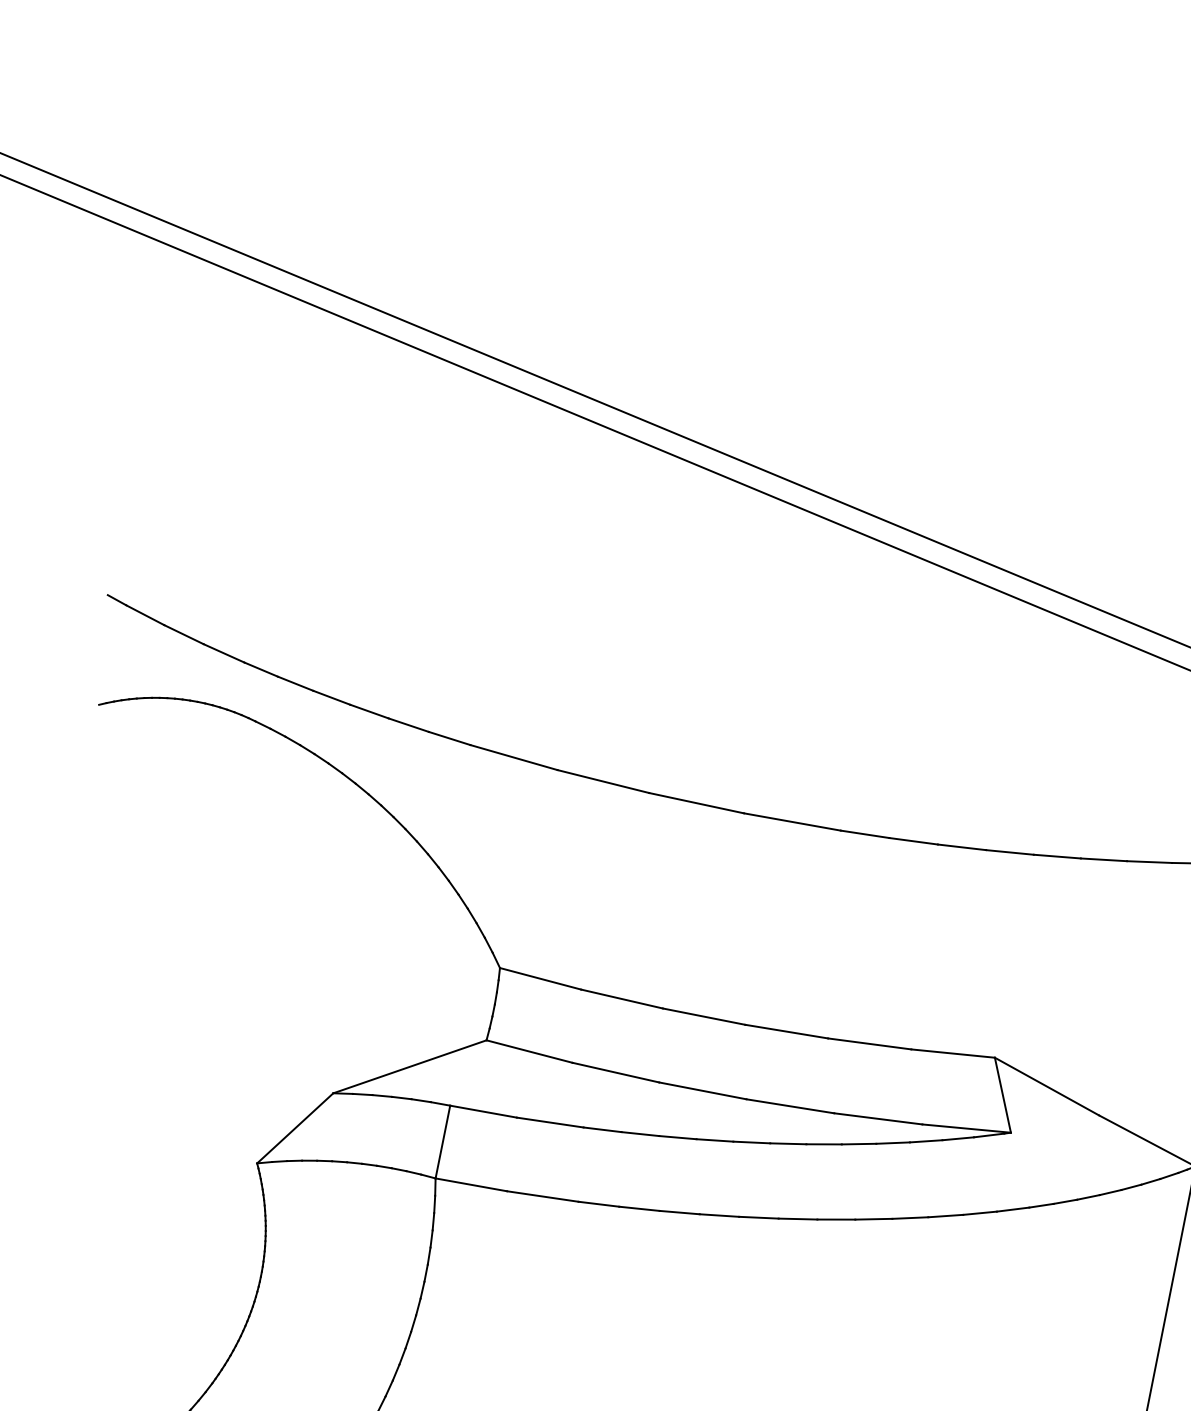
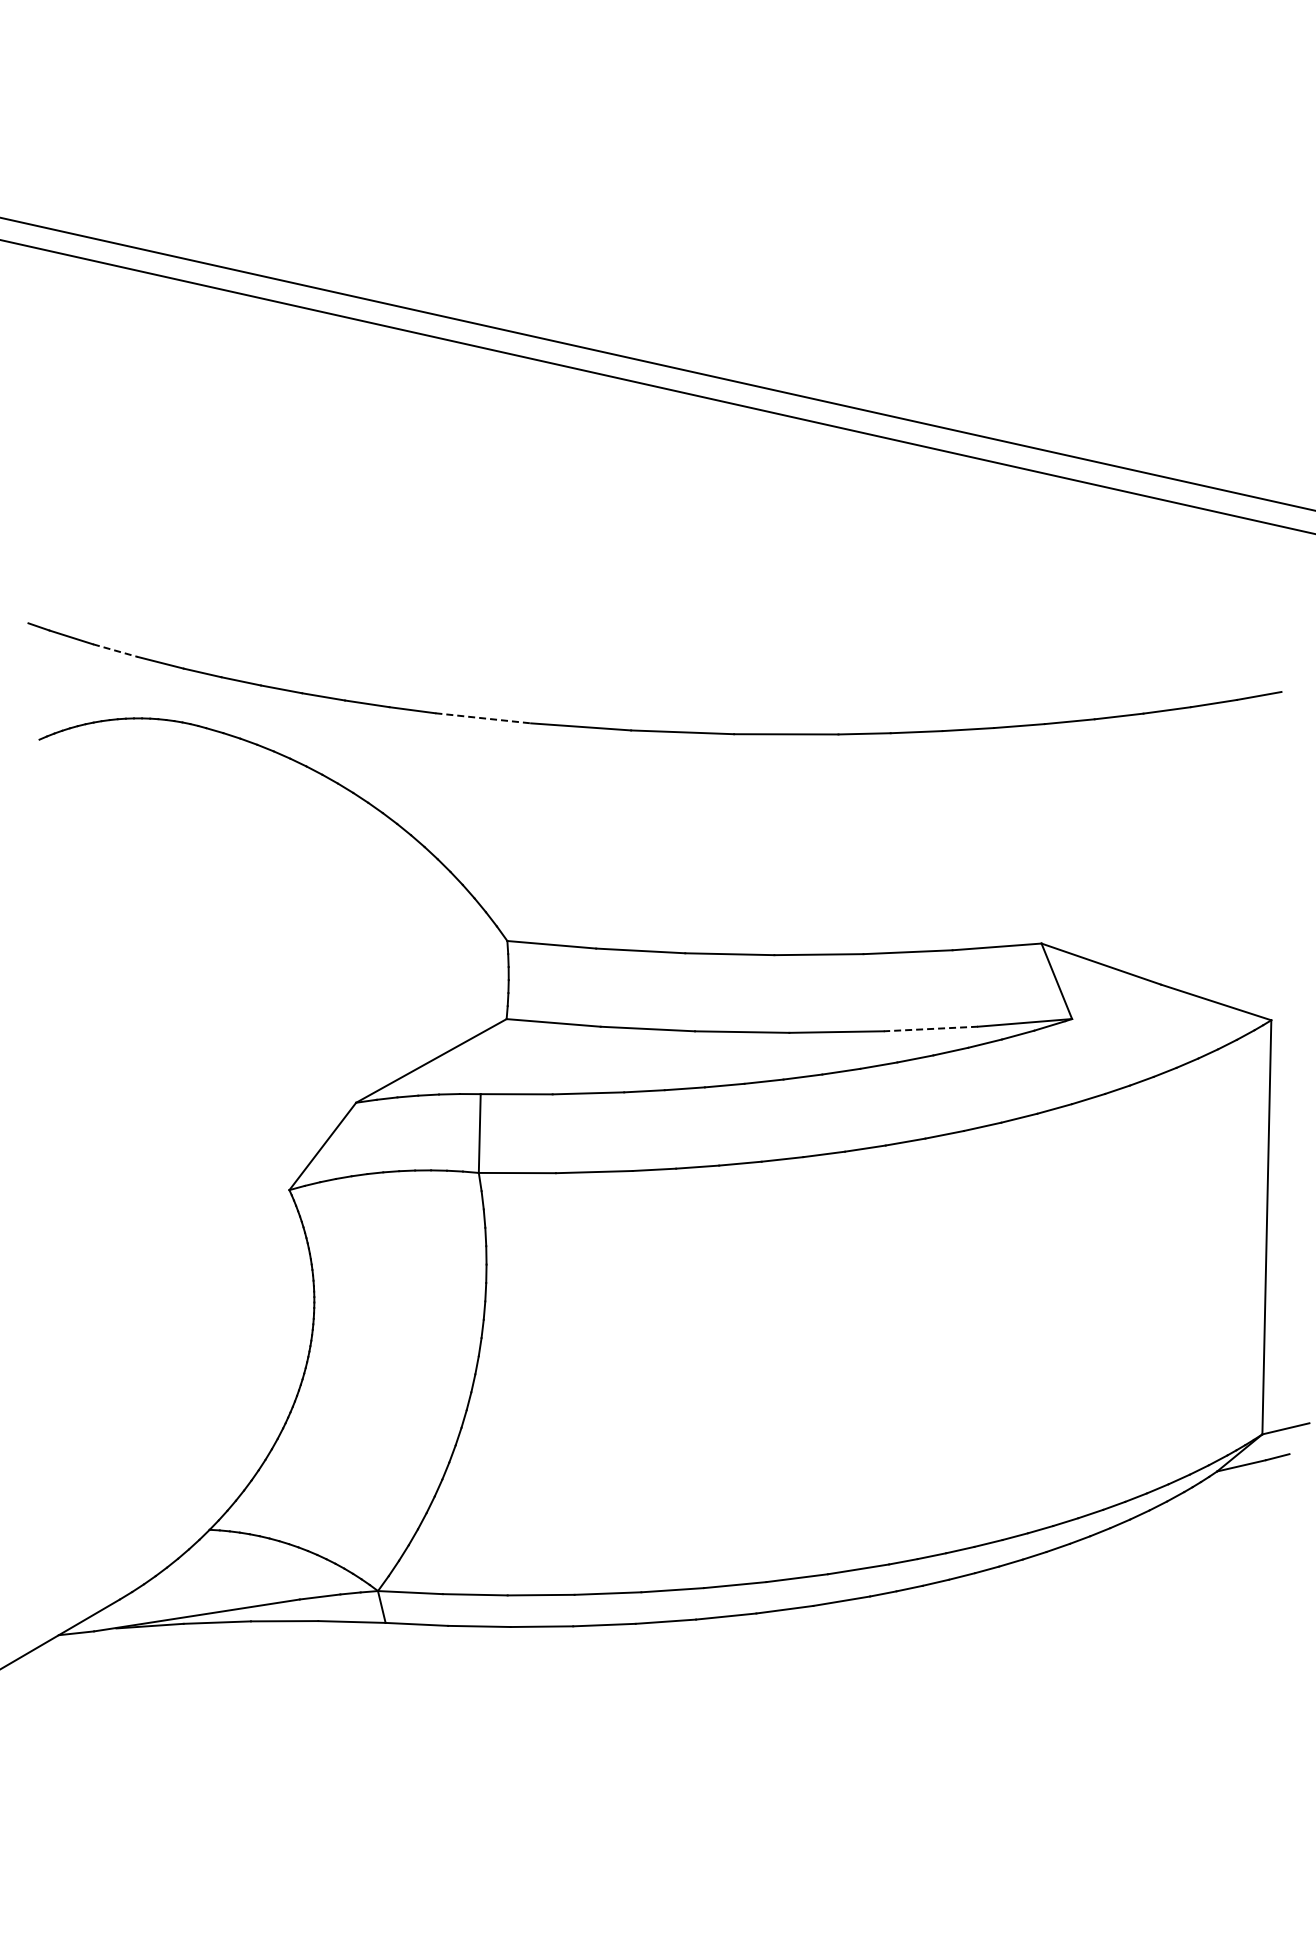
line: (184, 634) -> (115, 650), solid -> dashed
line: (514, 757) -> (483, 718), solid -> dashed
line: (877, 1119) -> (930, 1029), solid -> dashed

